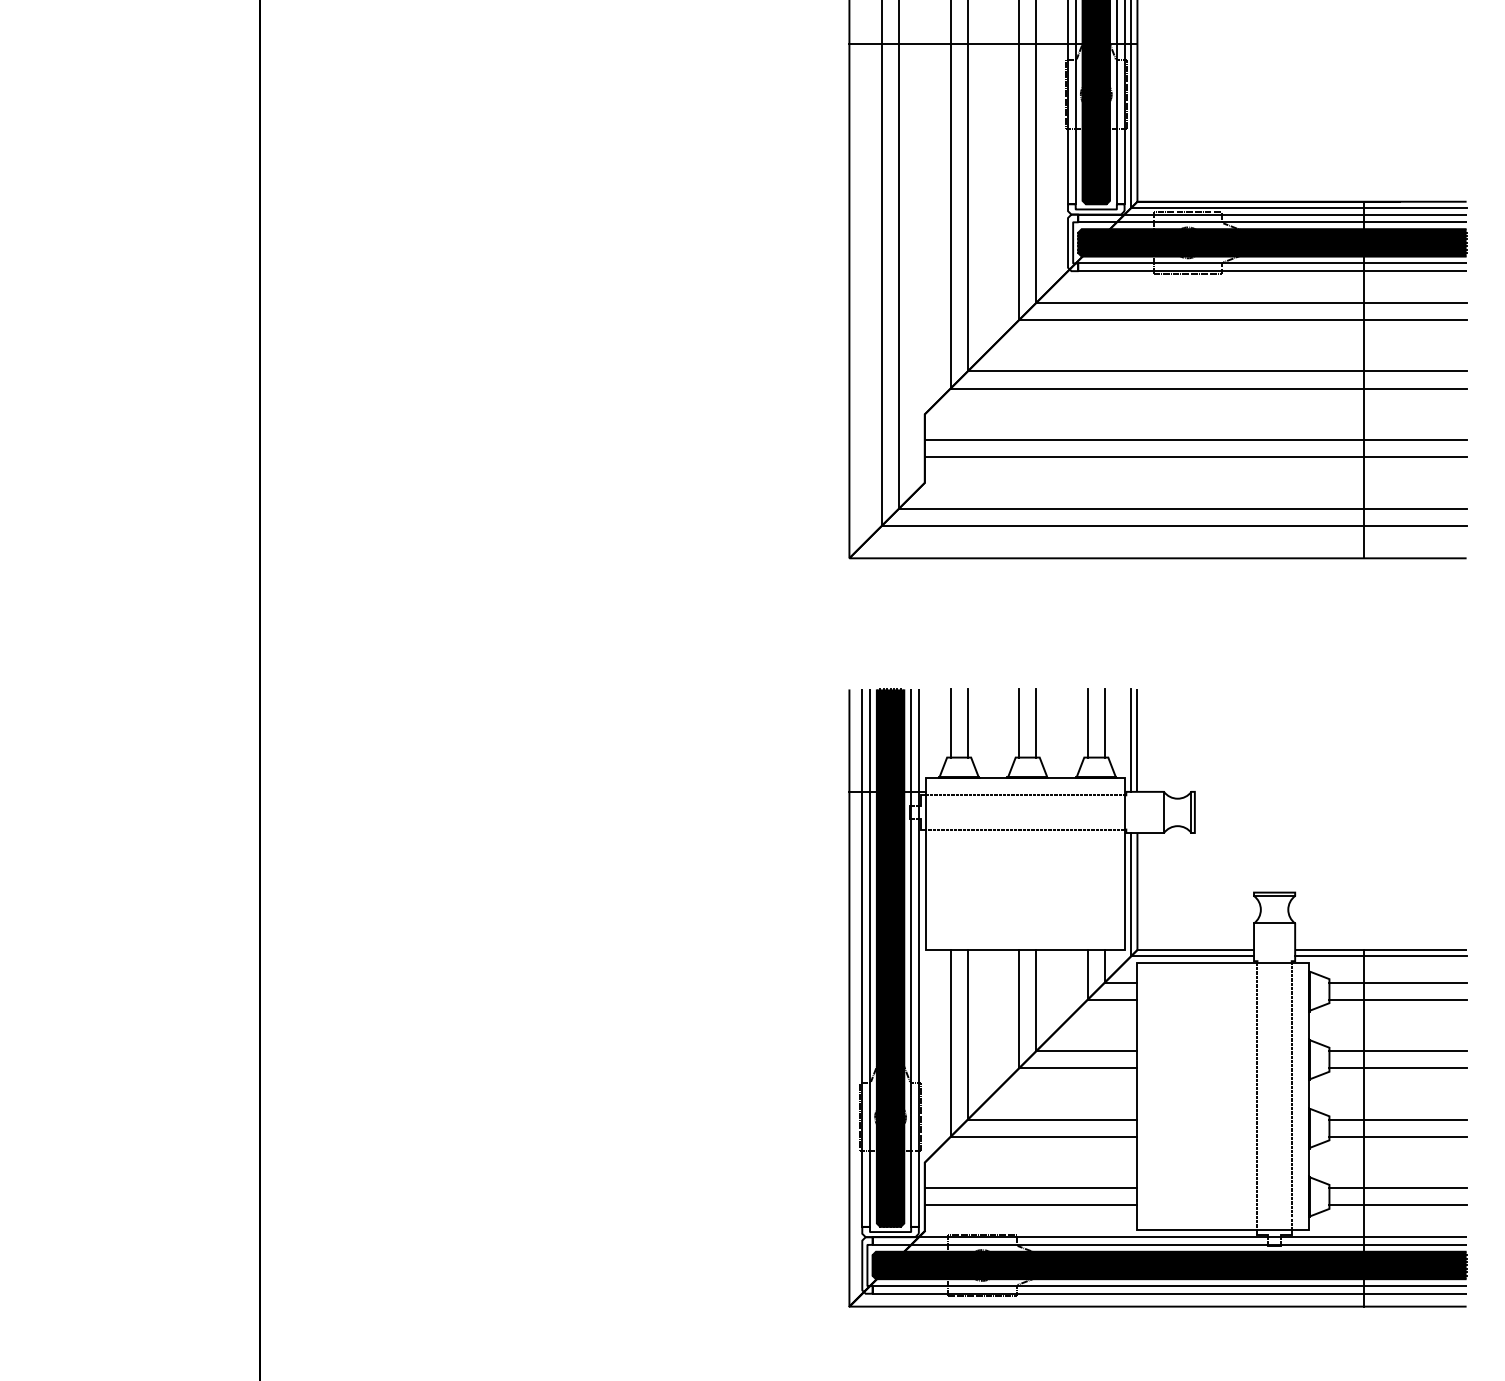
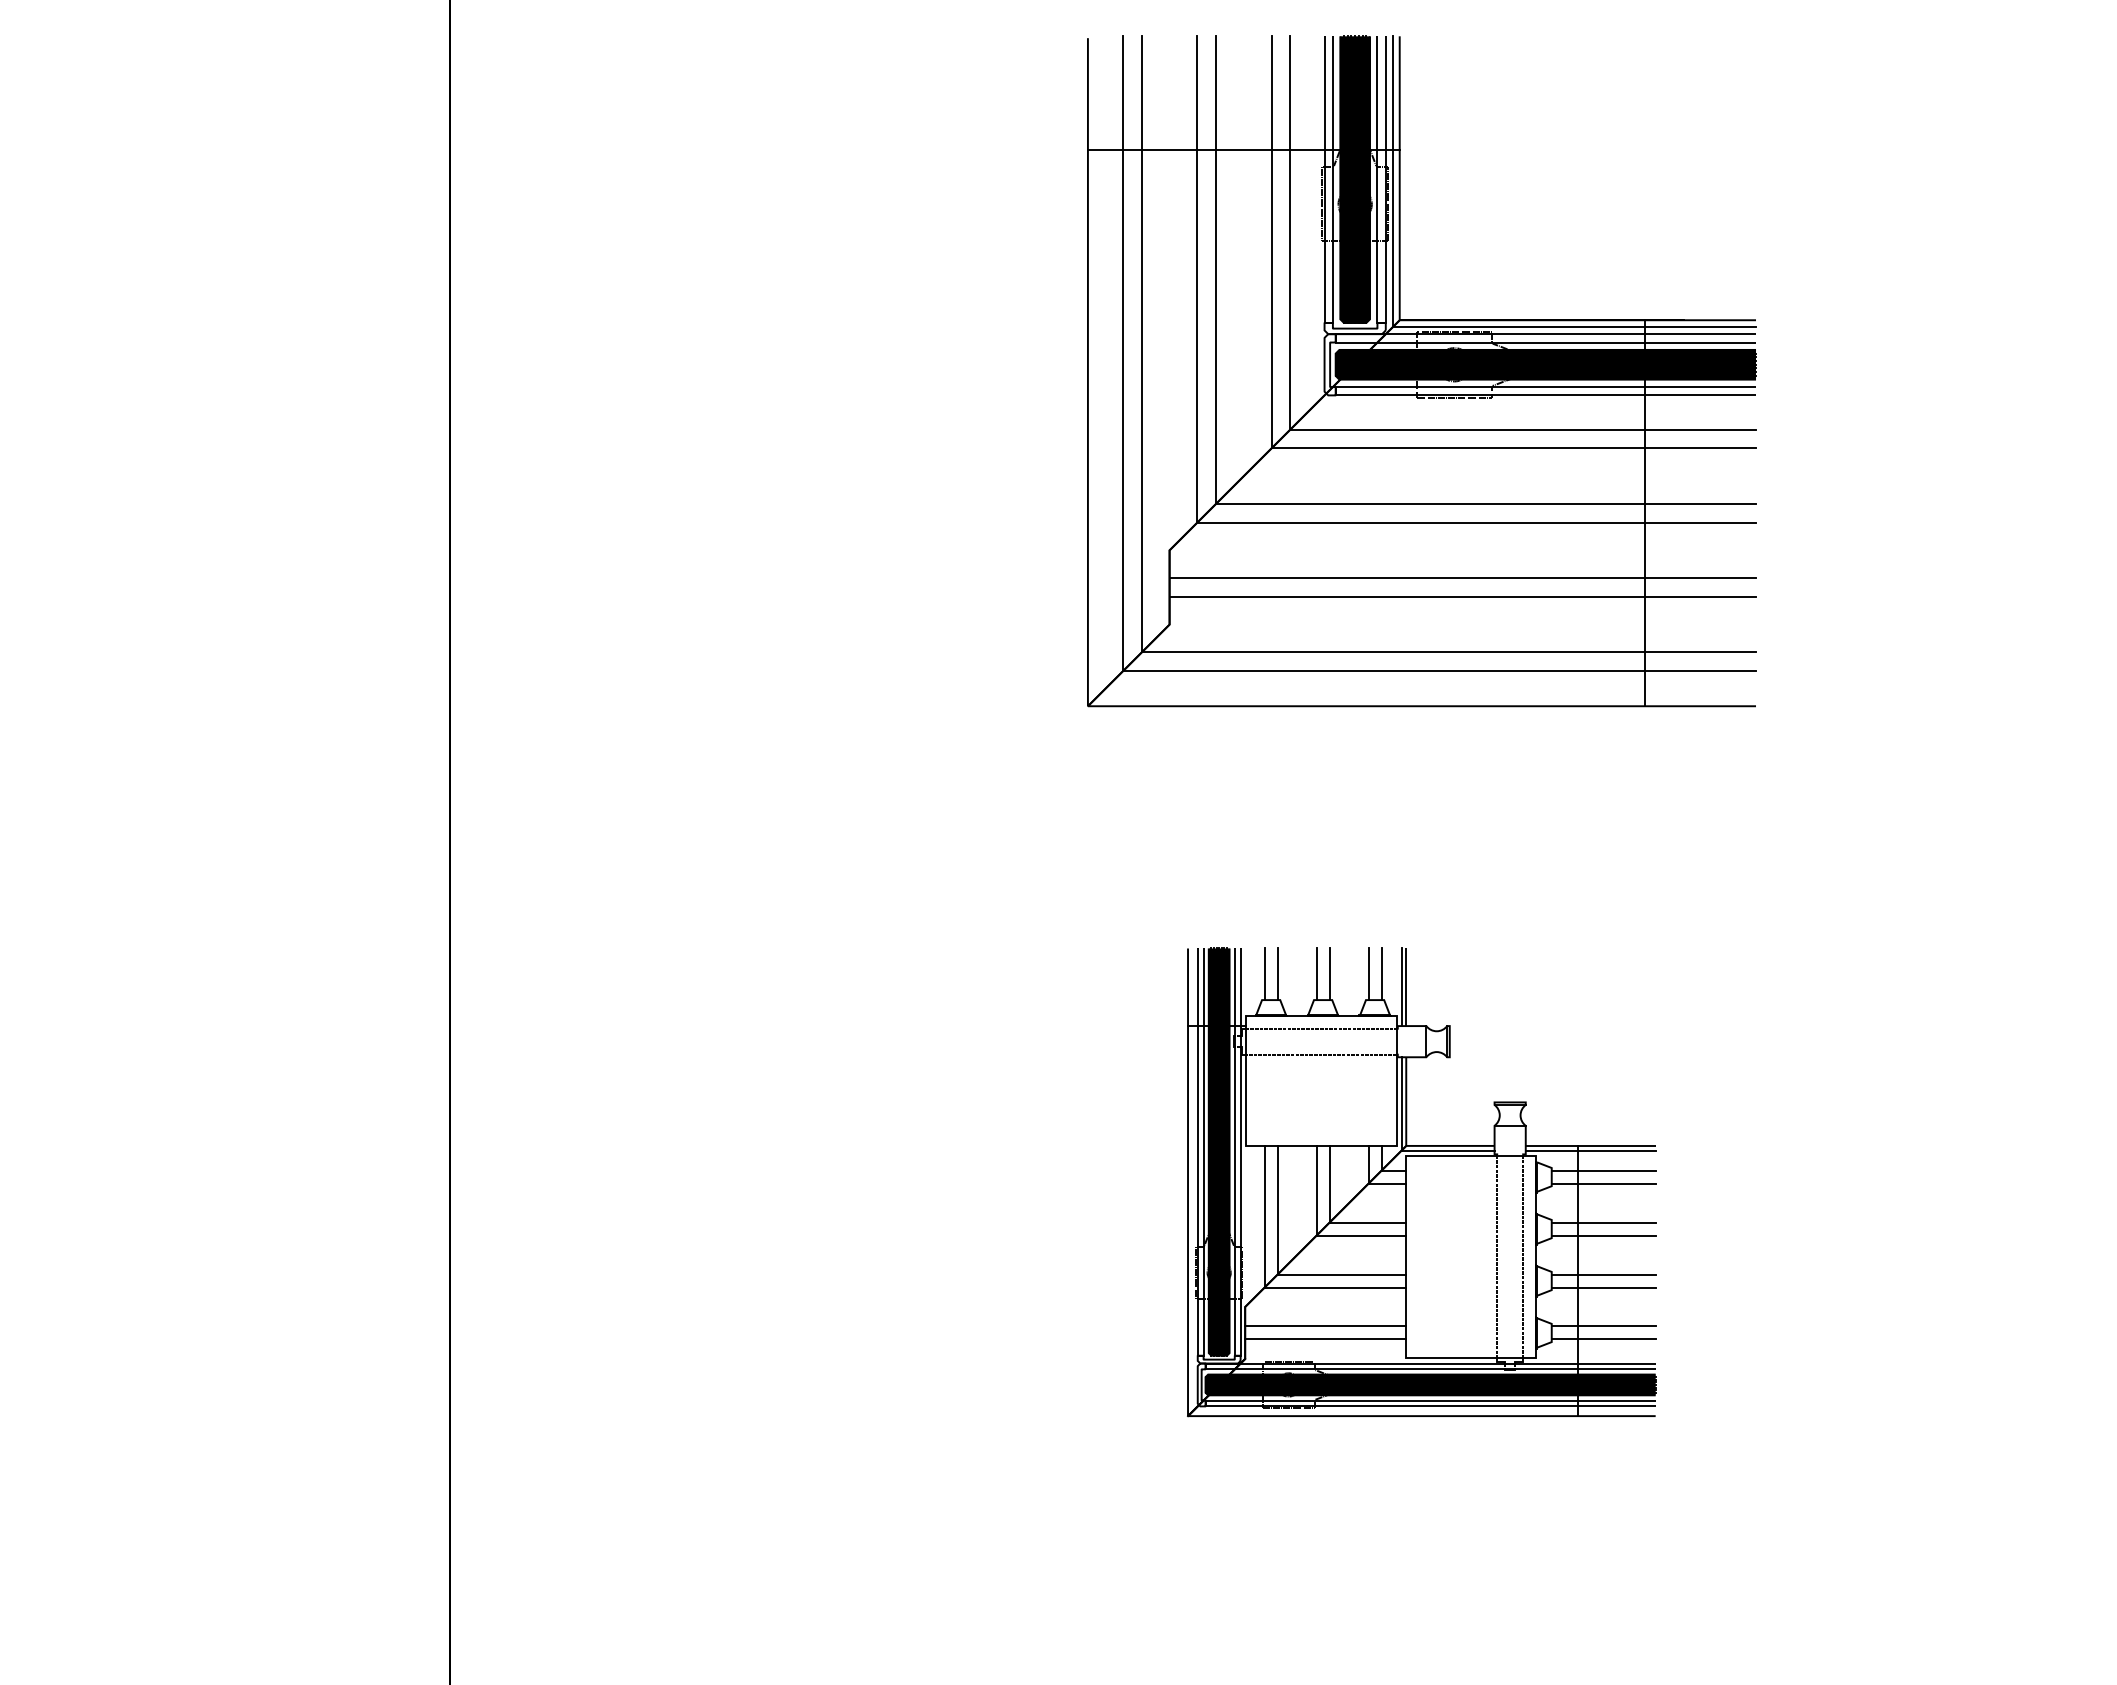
part: (1157, 998) -> (1421, 1182), size x0.7

